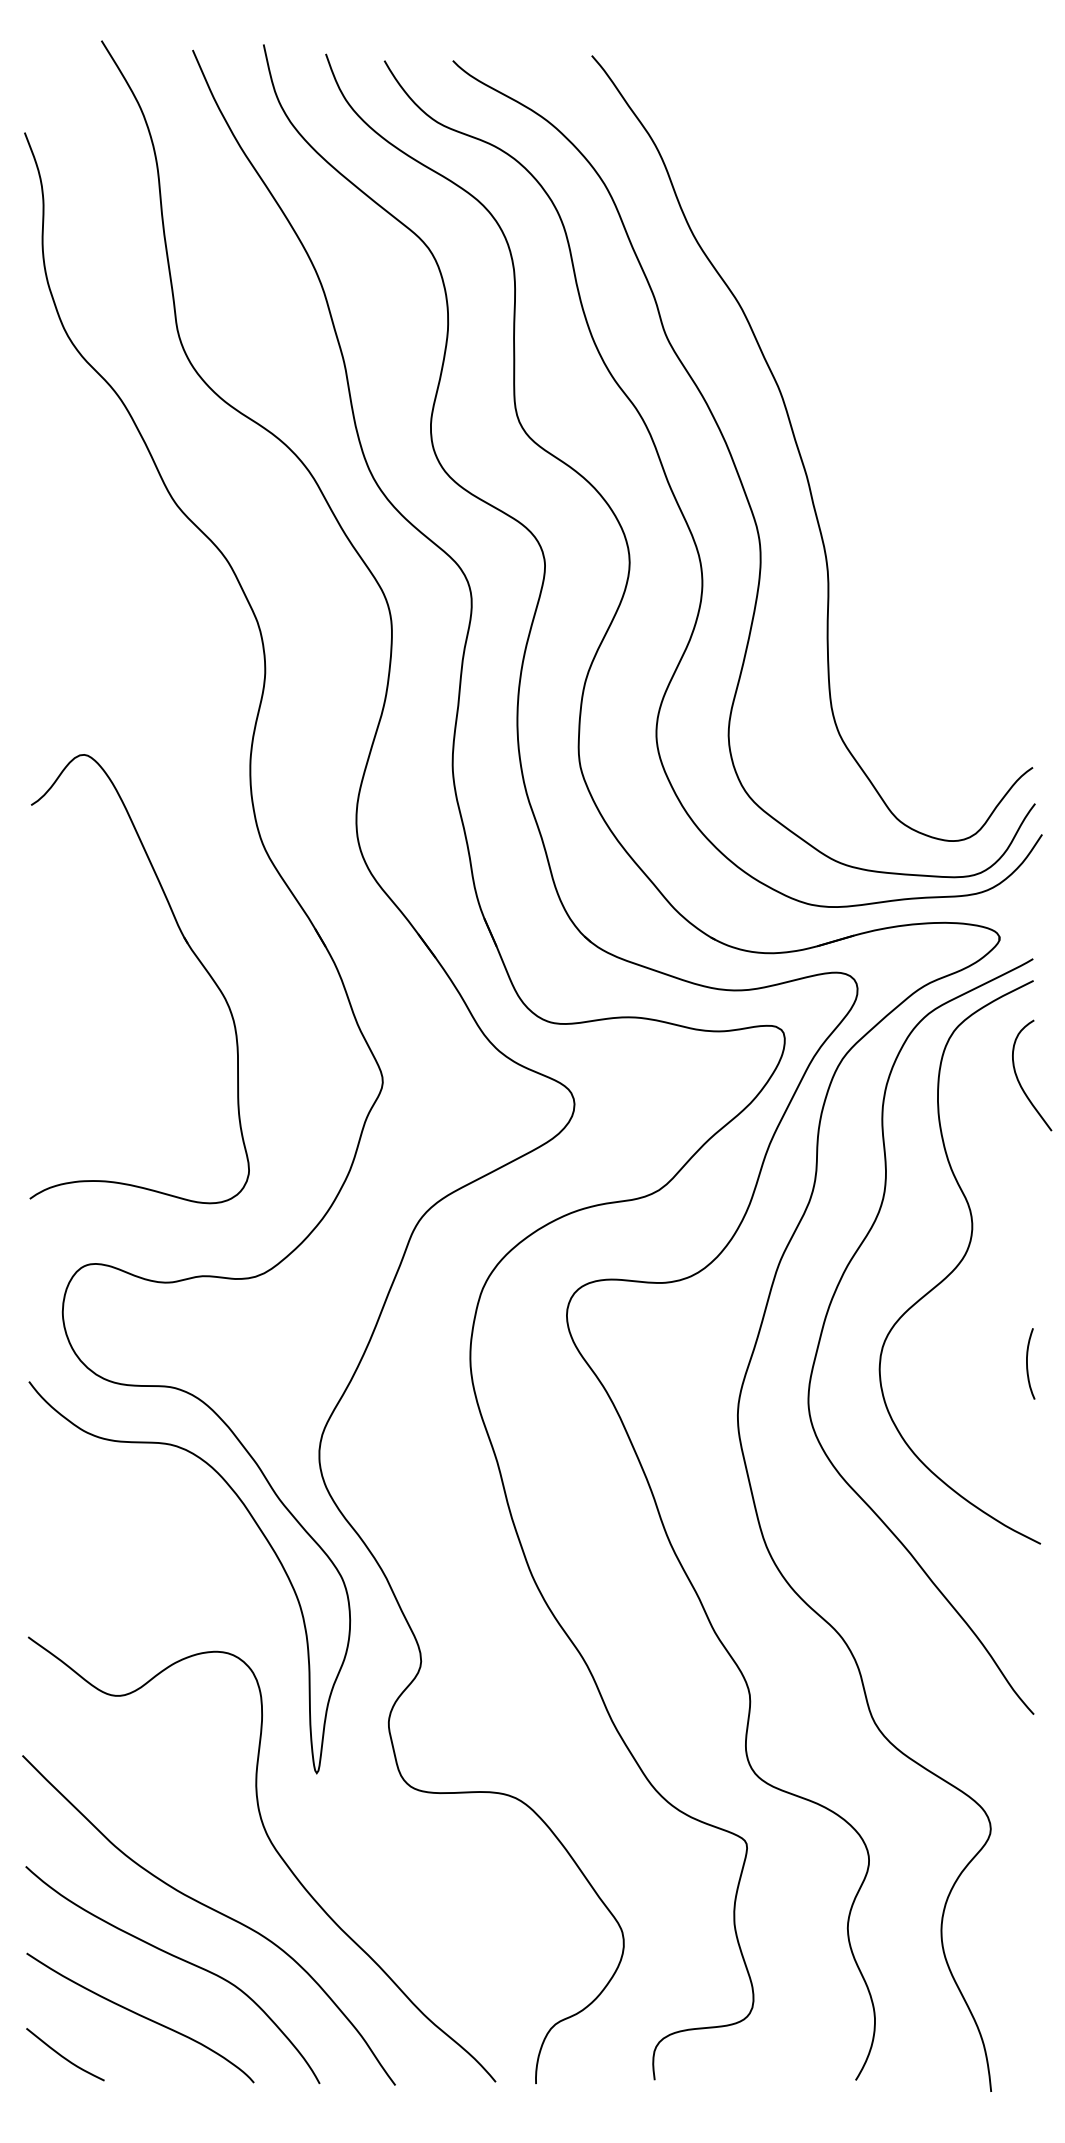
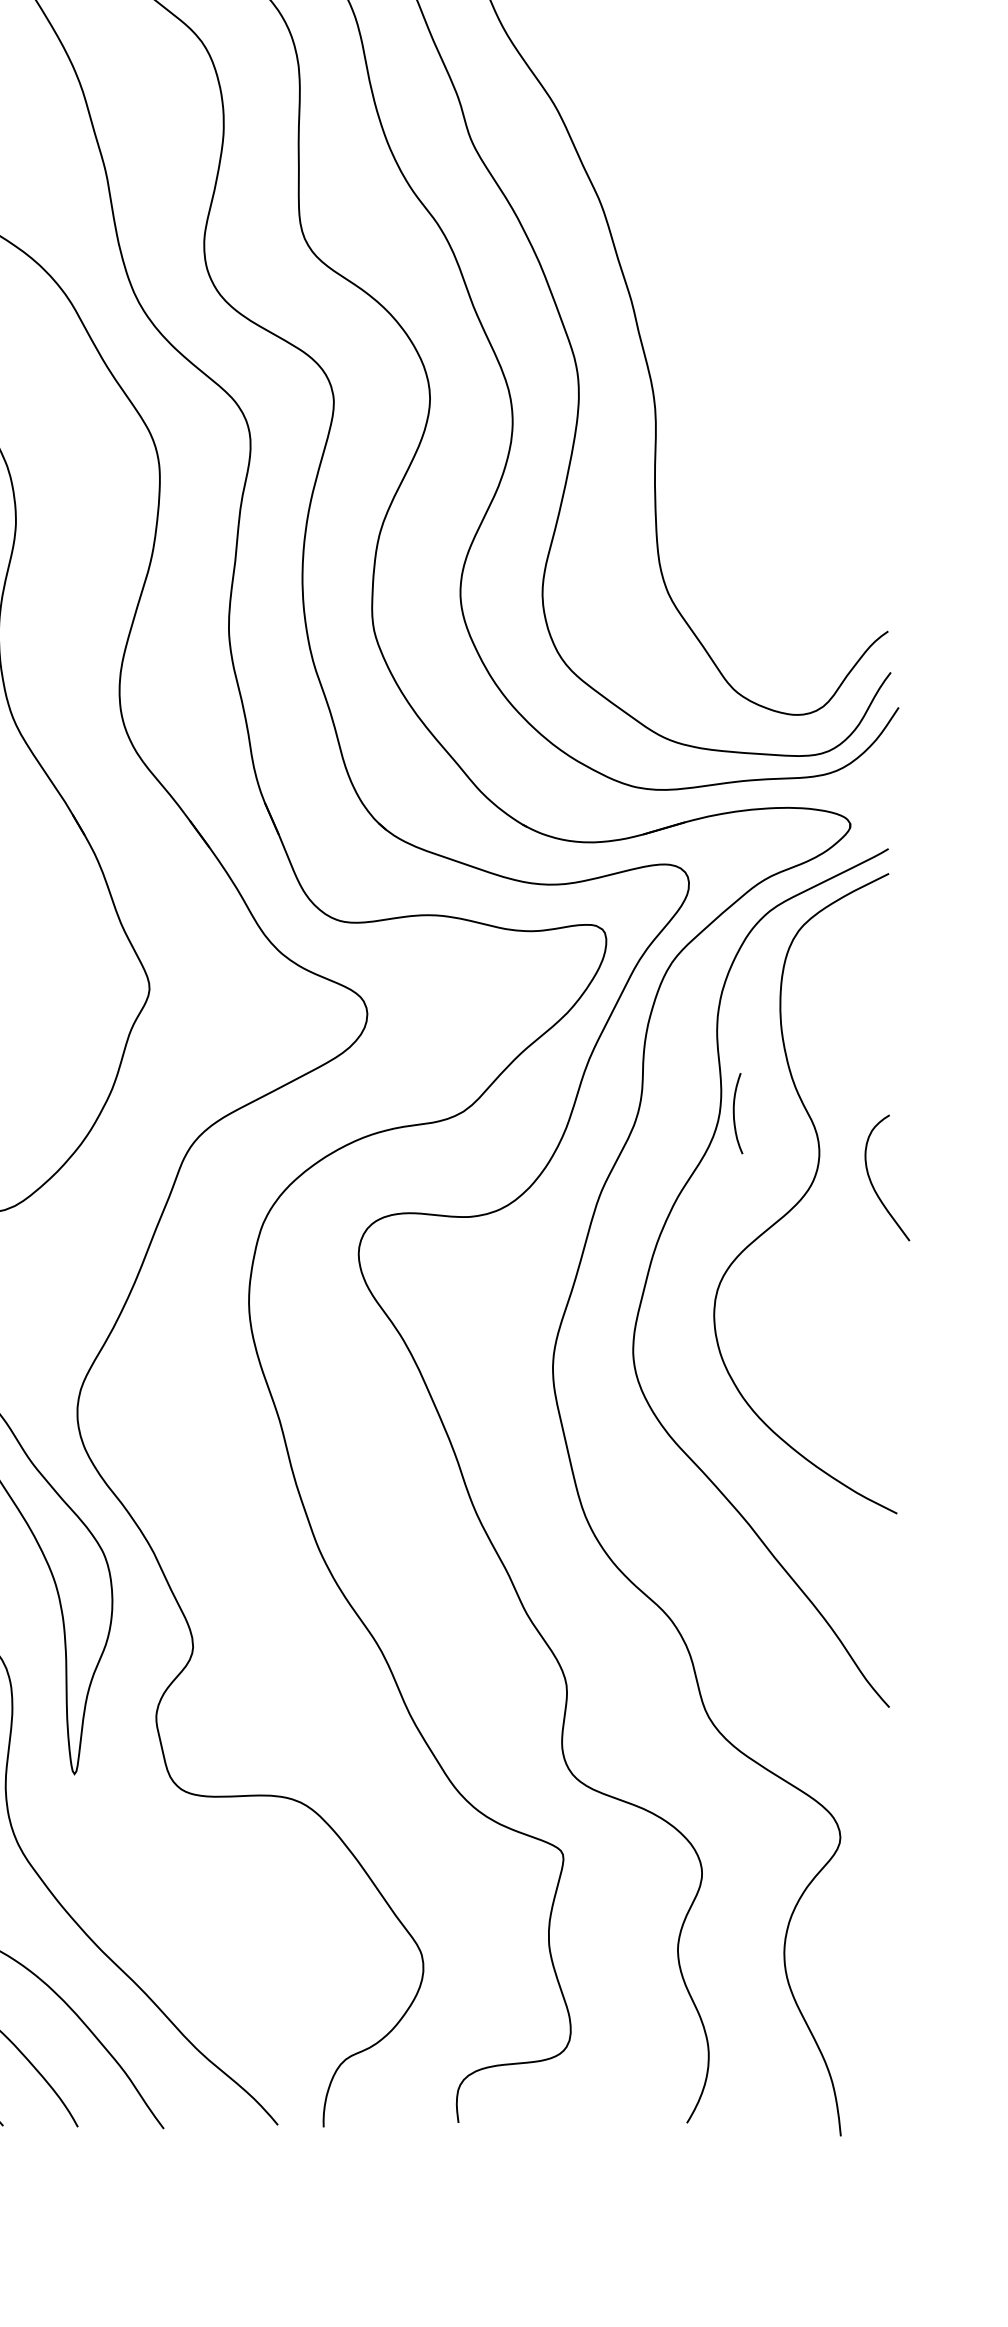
curve: (1020, 1082) -> (874, 1185), moved
curve: (1027, 1363) -> (734, 1113), moved

